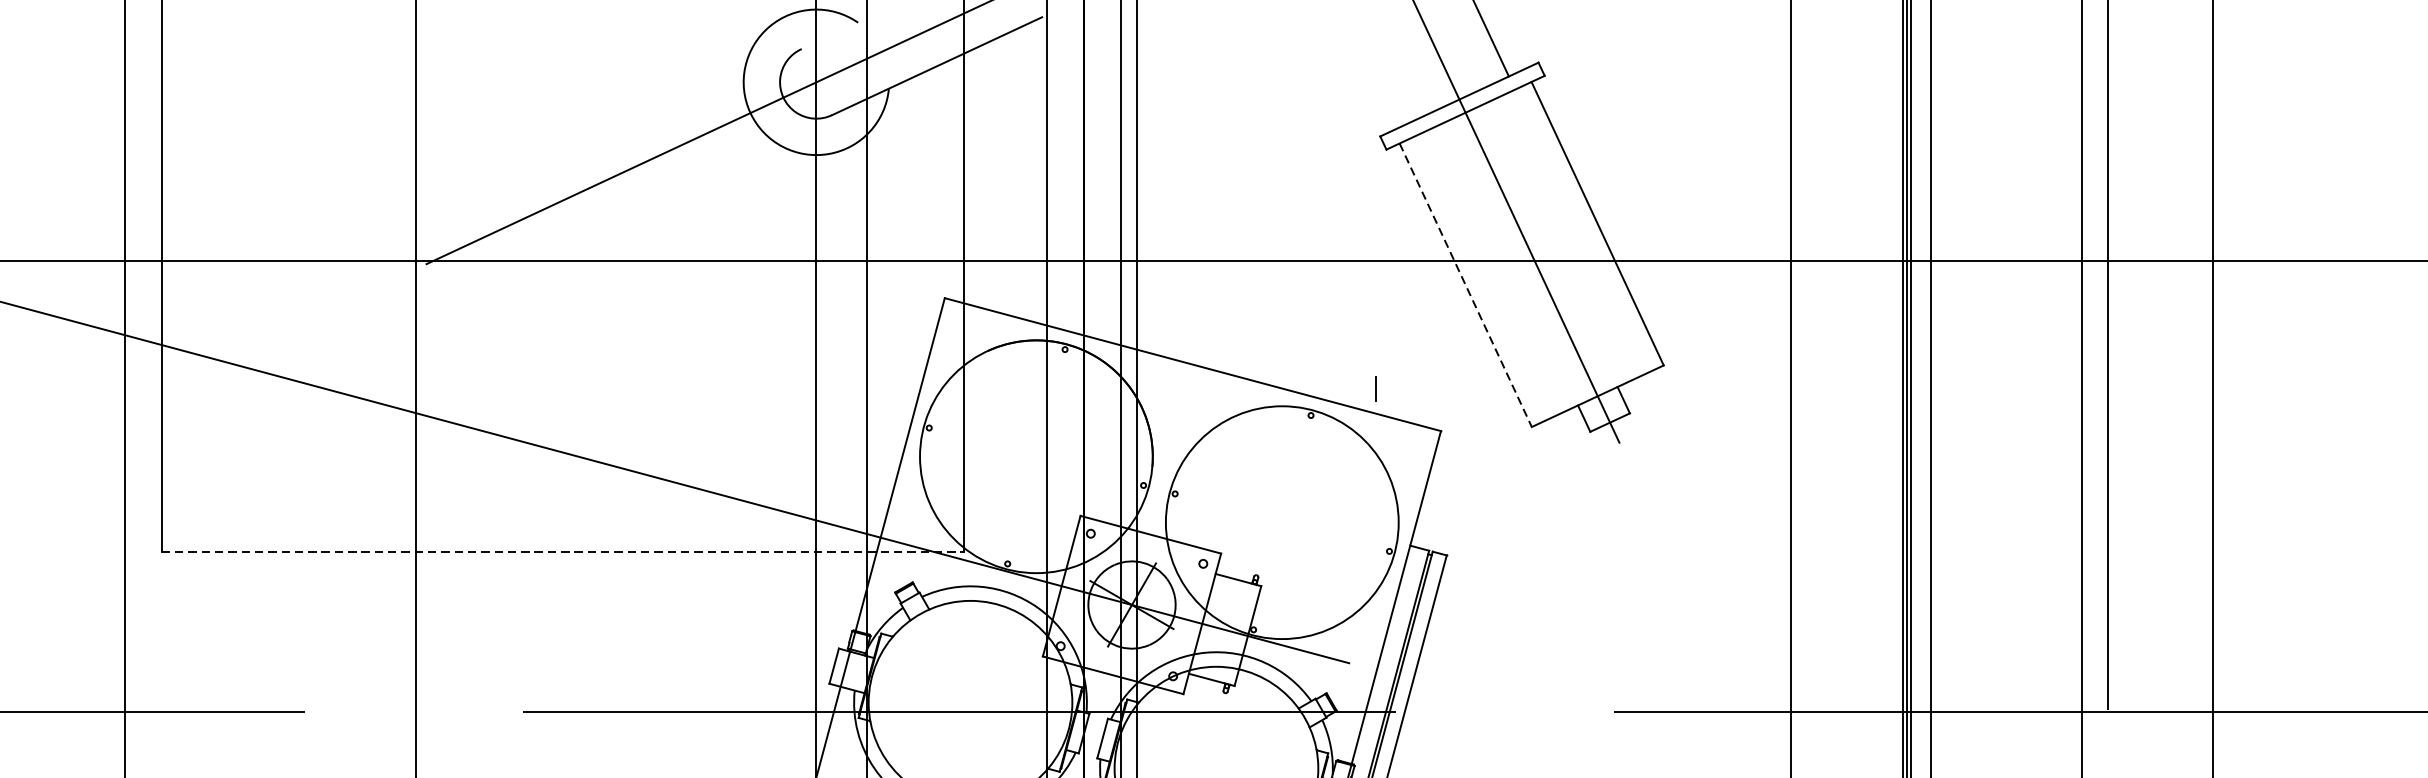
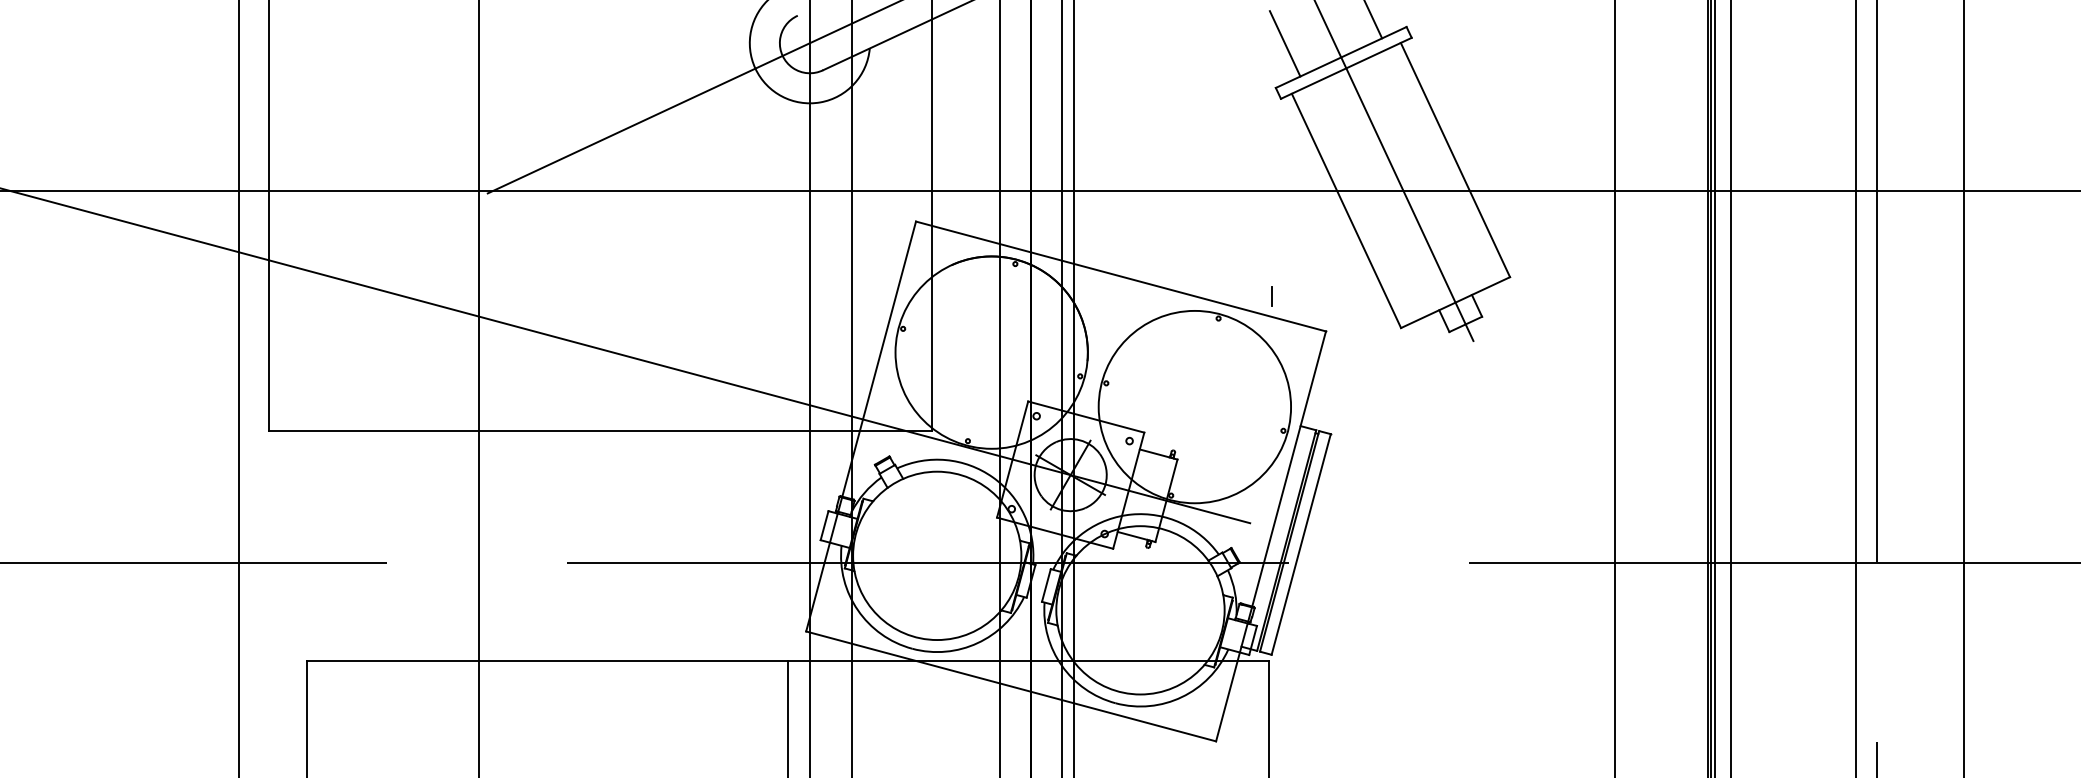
line: (1390, 82) -> (1284, 43), added
line: (1465, 285) -> (1346, 211), dashed -> solid
line: (562, 551) -> (600, 430), dashed -> solid

